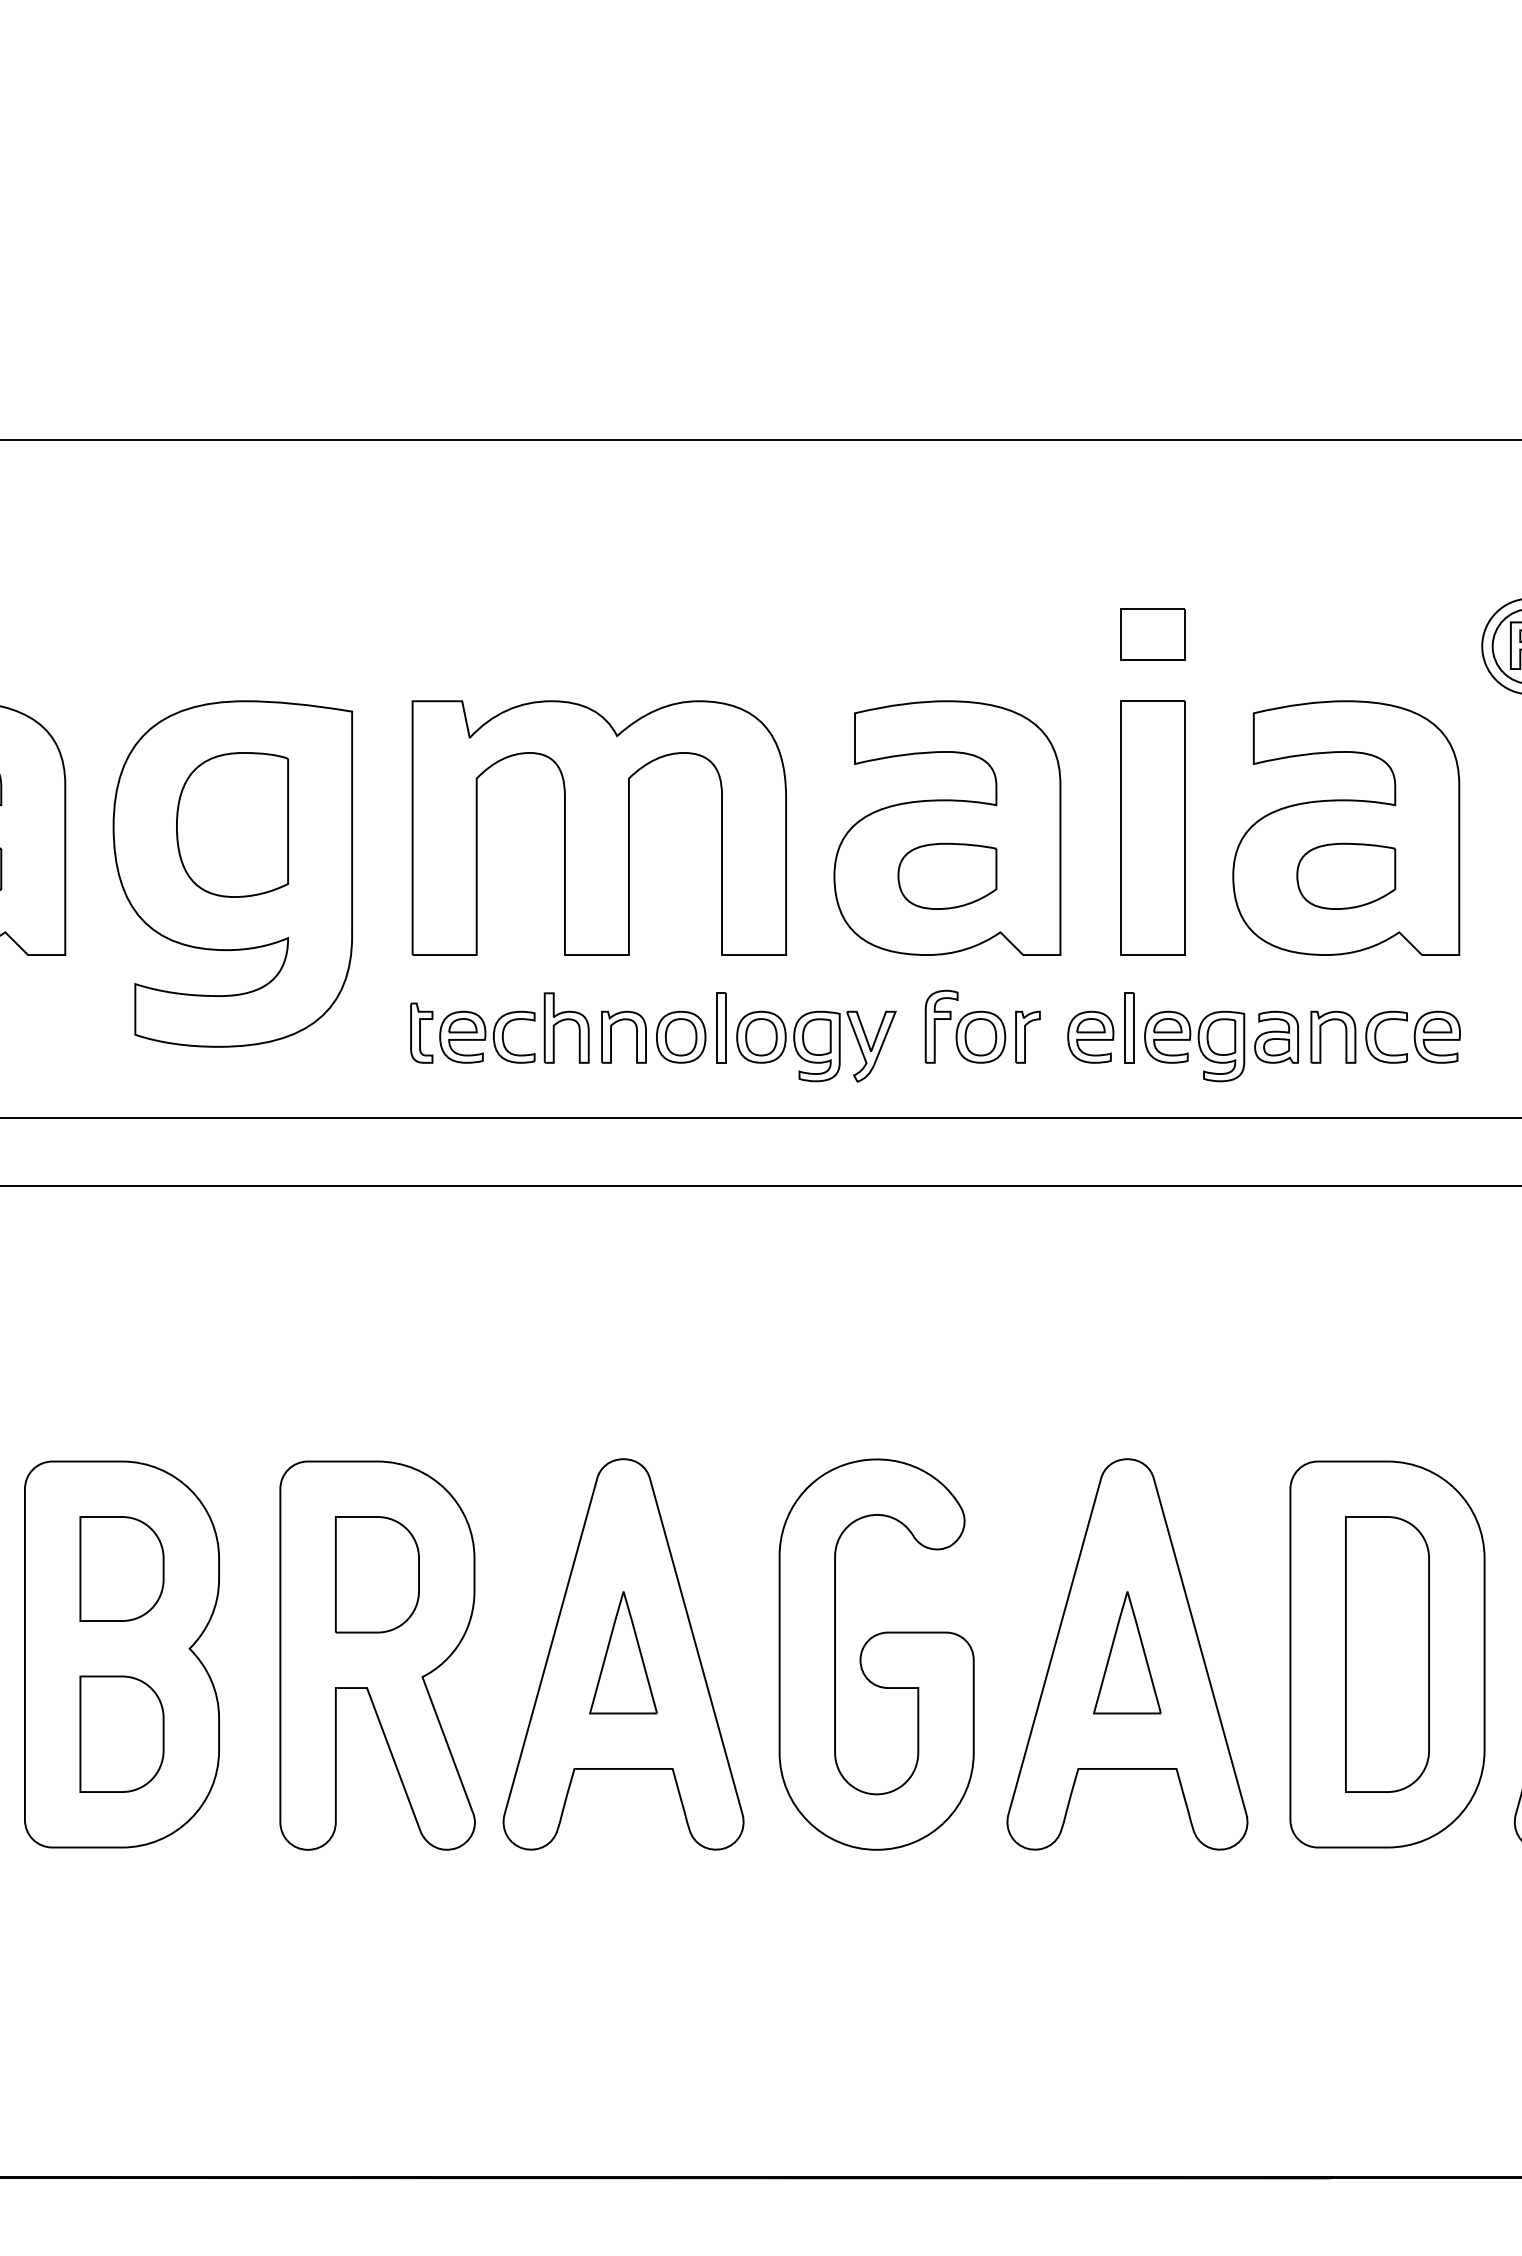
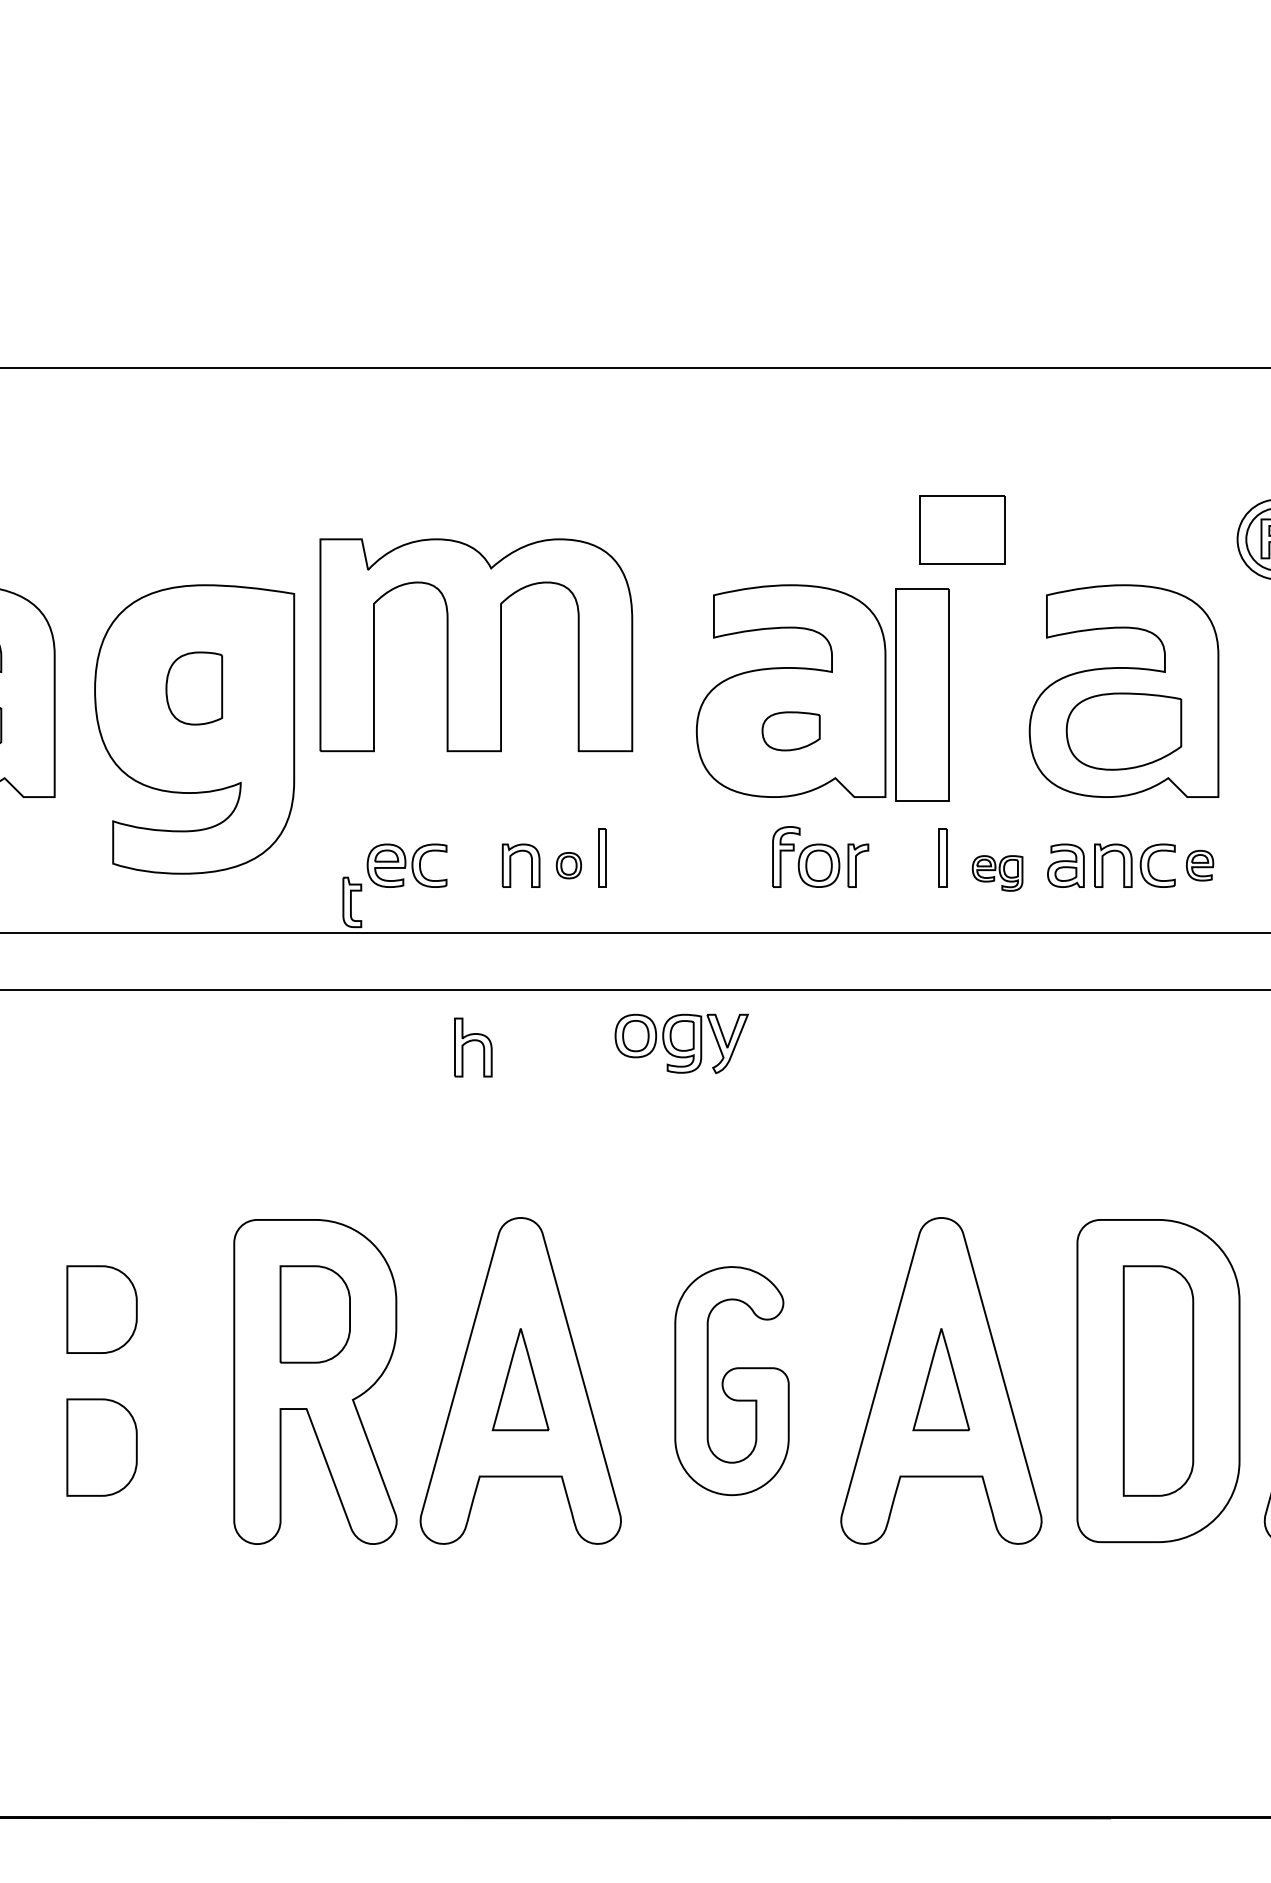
part: (1152, 634) -> (962, 529), size x1.6
part: (232, 824) -> (194, 688), size x0.6
part: (598, 827) -> (475, 644), moved
part: (1152, 827) -> (922, 694), moved
part: (947, 875) -> (791, 730), size x0.7
part: (1346, 875) -> (1124, 730), size x1.4
part: (566, 1020) -> (473, 1041), moved
part: (421, 1032) -> (352, 901), moved
part: (681, 1036) -> (569, 865), size x0.6
part: (1090, 1036) -> (910, 865), removed
part: (1436, 1036) -> (1199, 865), size x0.7
part: (816, 1046) -> (681, 1043), moved
part: (1194, 1046) -> (997, 873), size x0.6
part: (121, 1654) -> (101, 1381), removed
part: (876, 1654) -> (731, 1381), size x0.7

